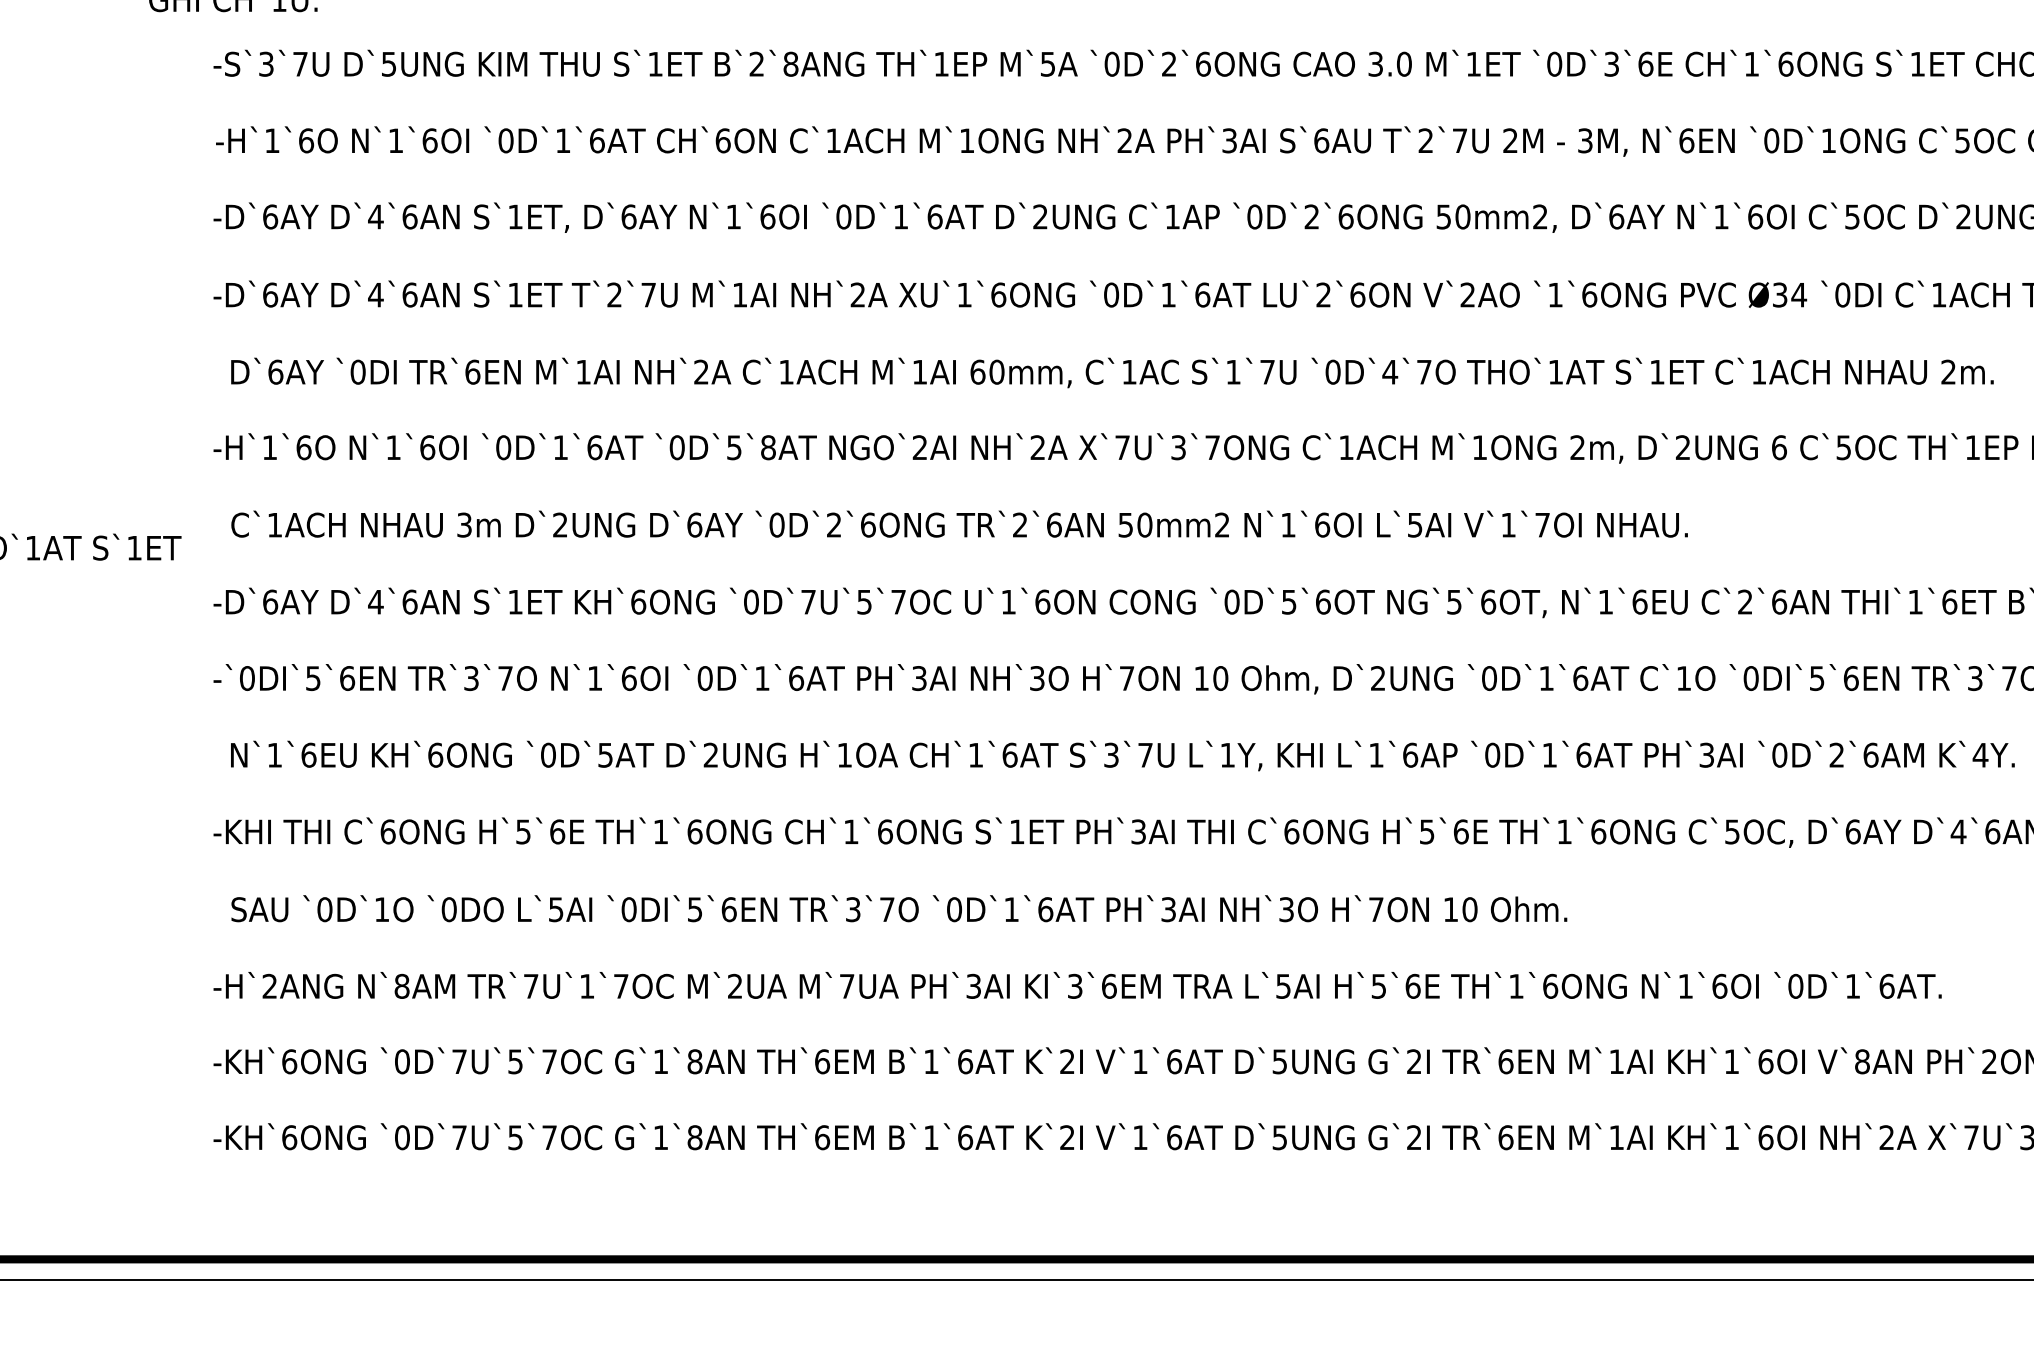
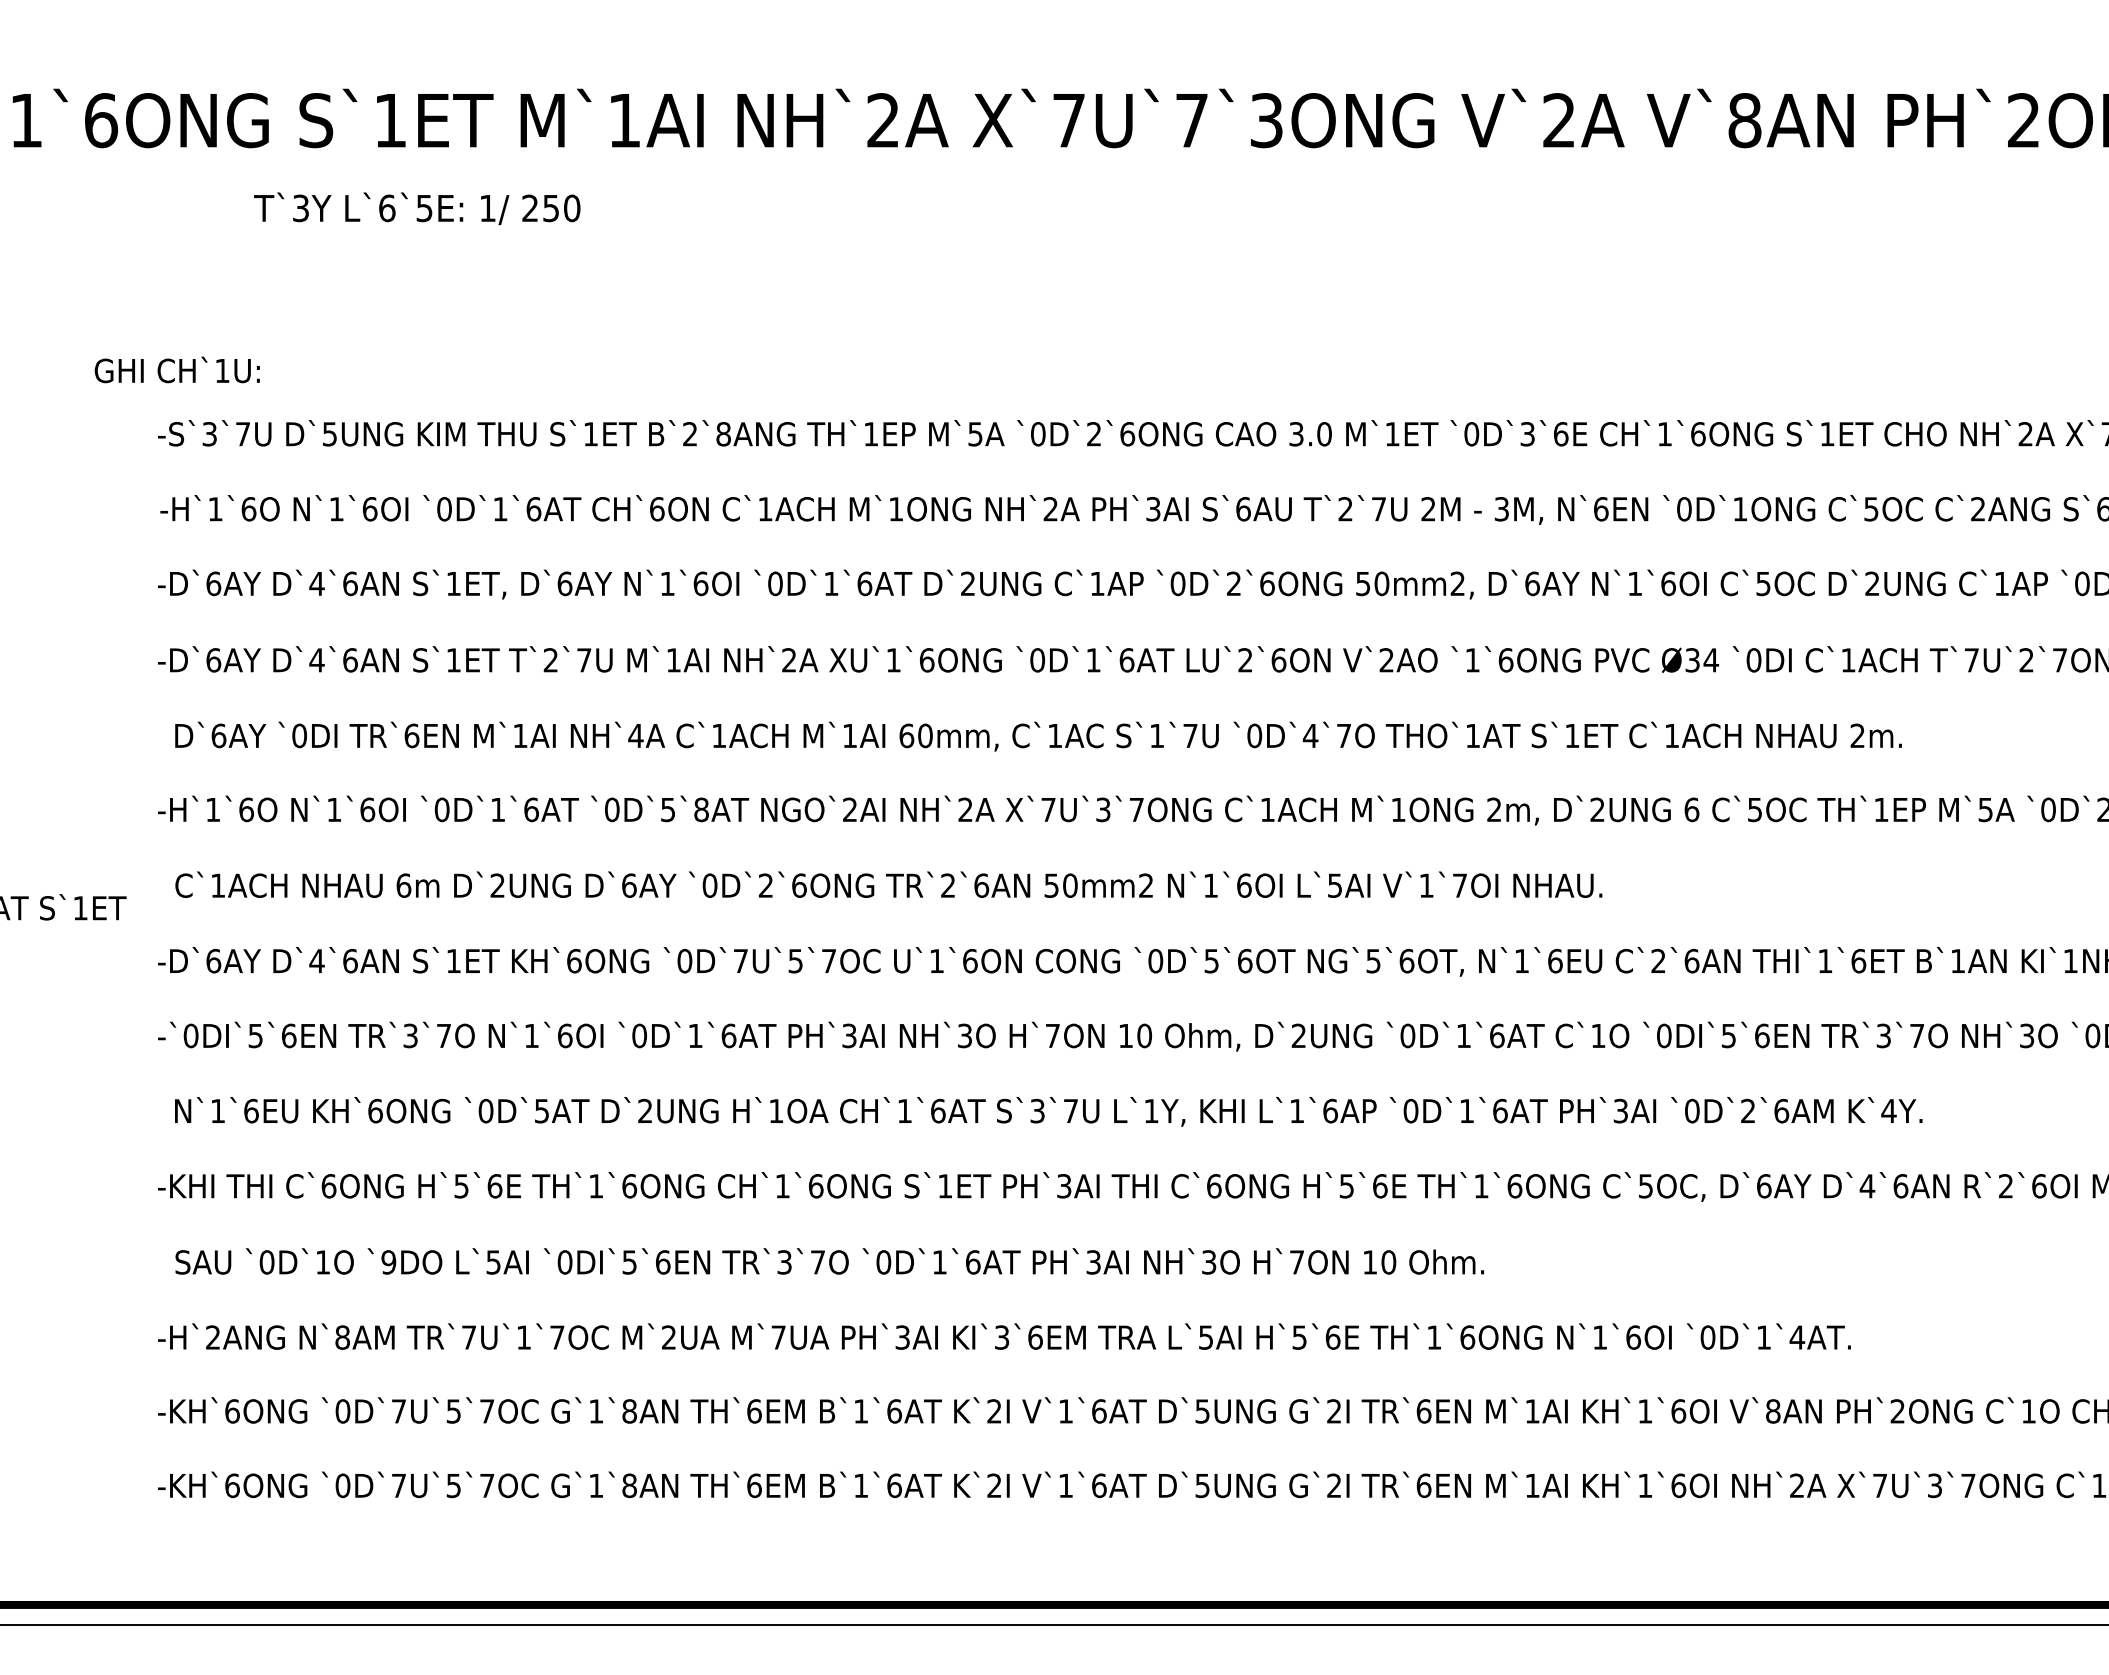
text: (701, 371) -> (635, 735), NH`2A -> NH`4A
text: (464, 524) -> (403, 885), 3m -> 6m
text: (448, 909) -> (388, 1262), `0DO -> `9DO
text: (1887, 986) -> (1797, 1337), `0D`1`6AT. -> `0D`1`4AT.

